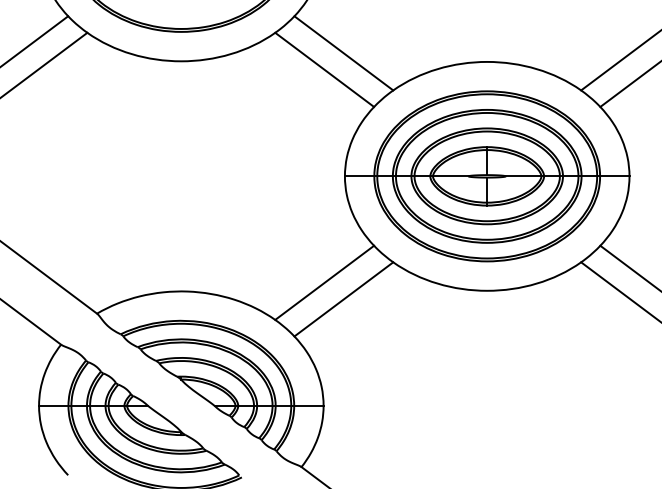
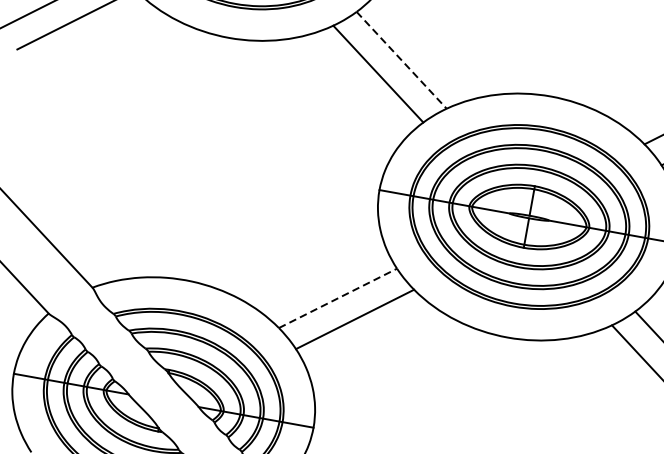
line: (343, 53) -> (401, 60), solid -> dashed
line: (324, 282) -> (337, 297), solid -> dashed

